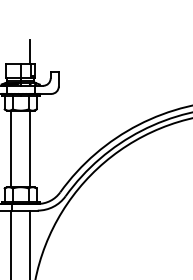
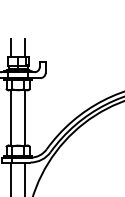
line: (11, 52) -> (11, 48), added

